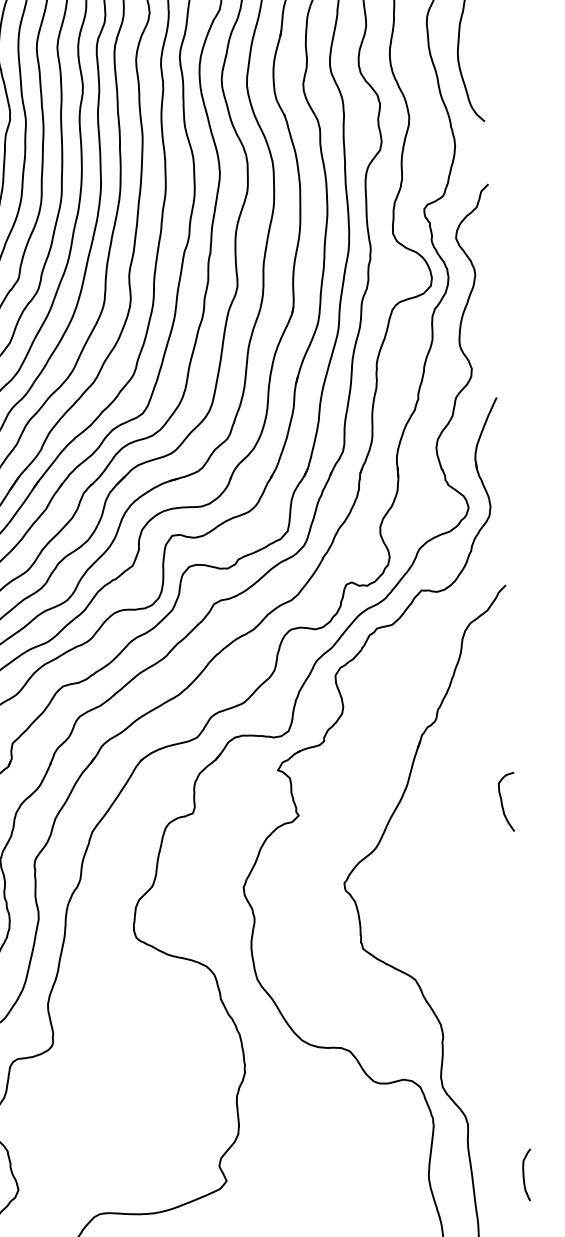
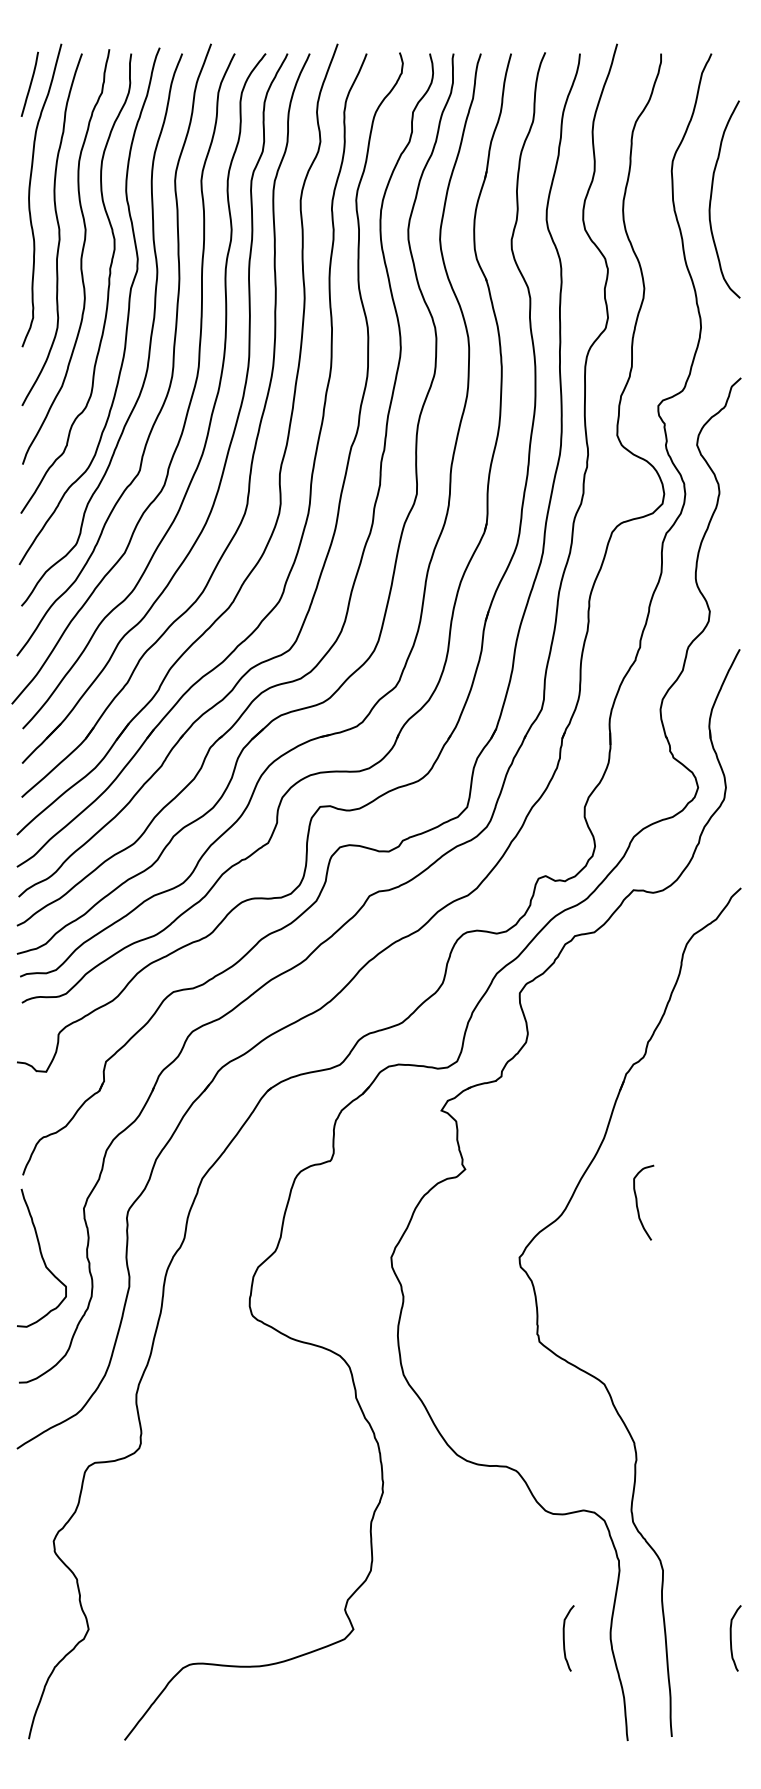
curve: (502, 802) -> (637, 1202), moved
curve: (392, 1181) -> (564, 1638), added

